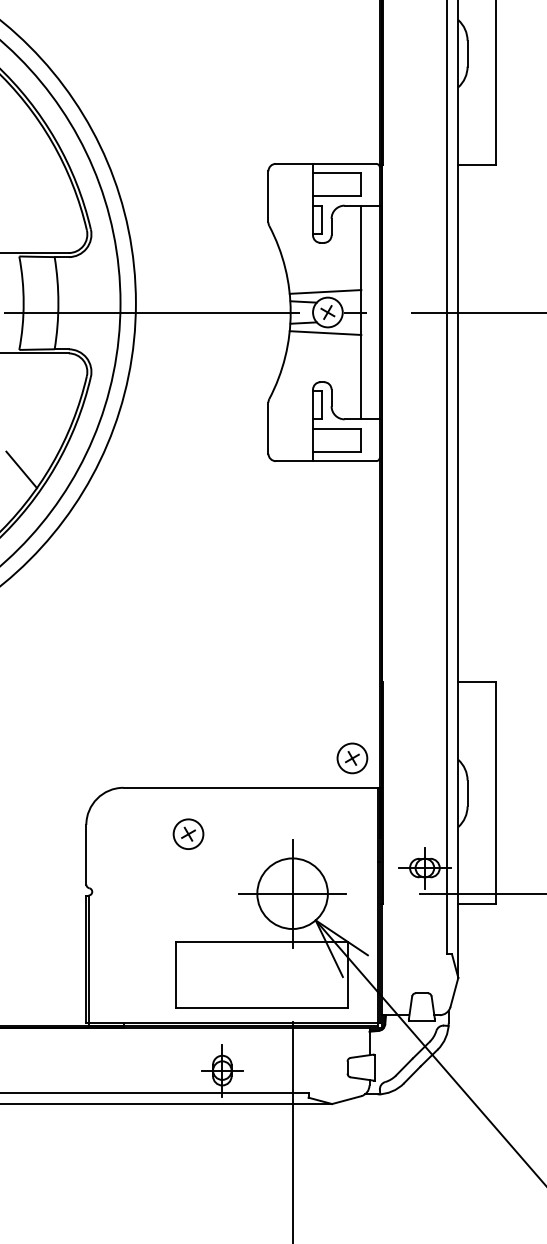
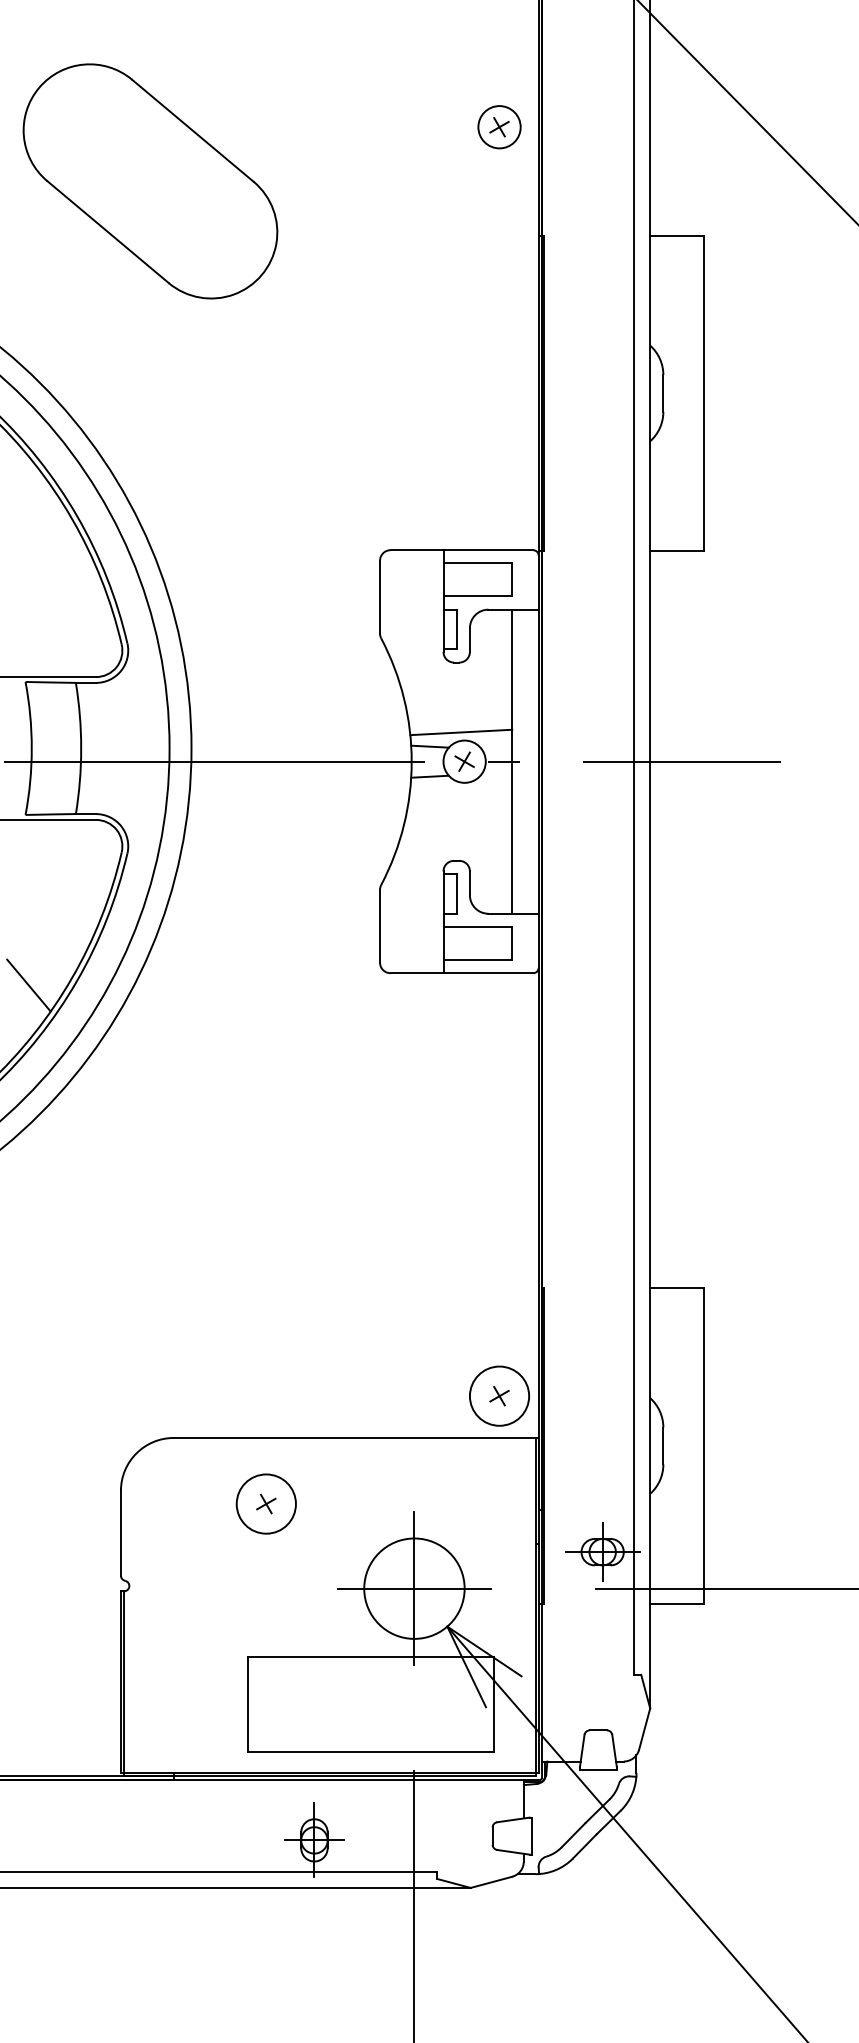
line: (325, 332) -> (461, 790), removed
circle: (352, 758) -> (499, 1396), size x1.4
circle: (188, 833) -> (266, 1503), size x1.4

